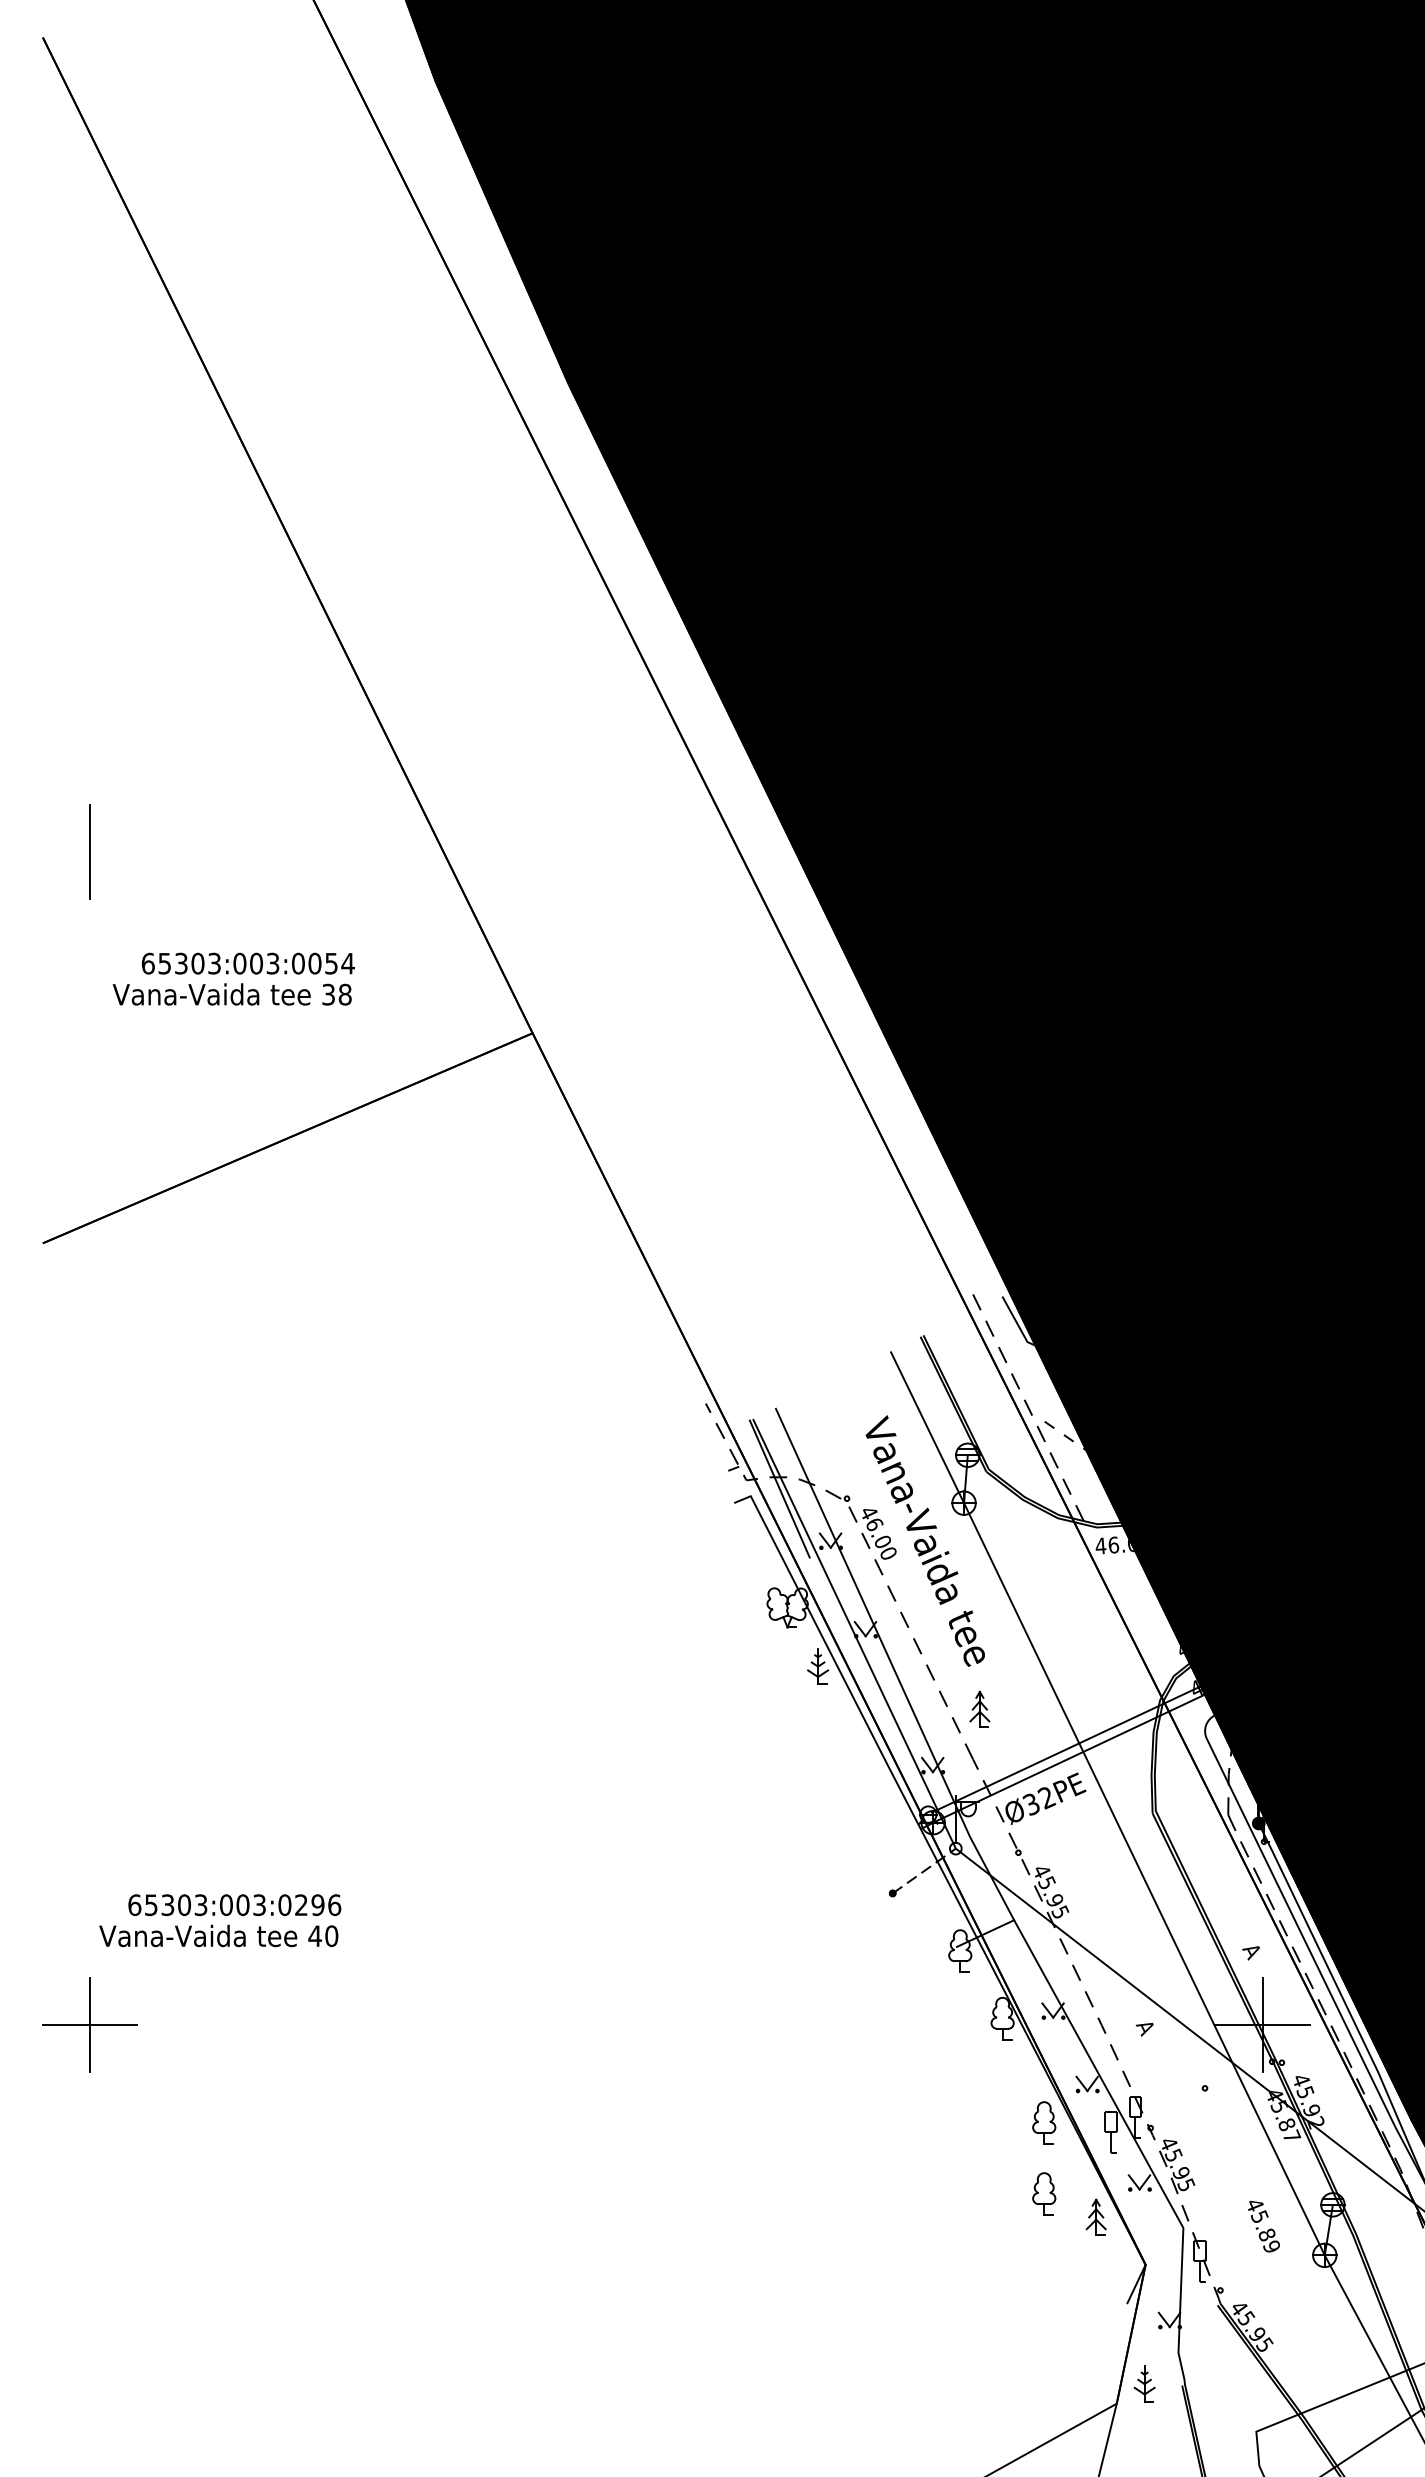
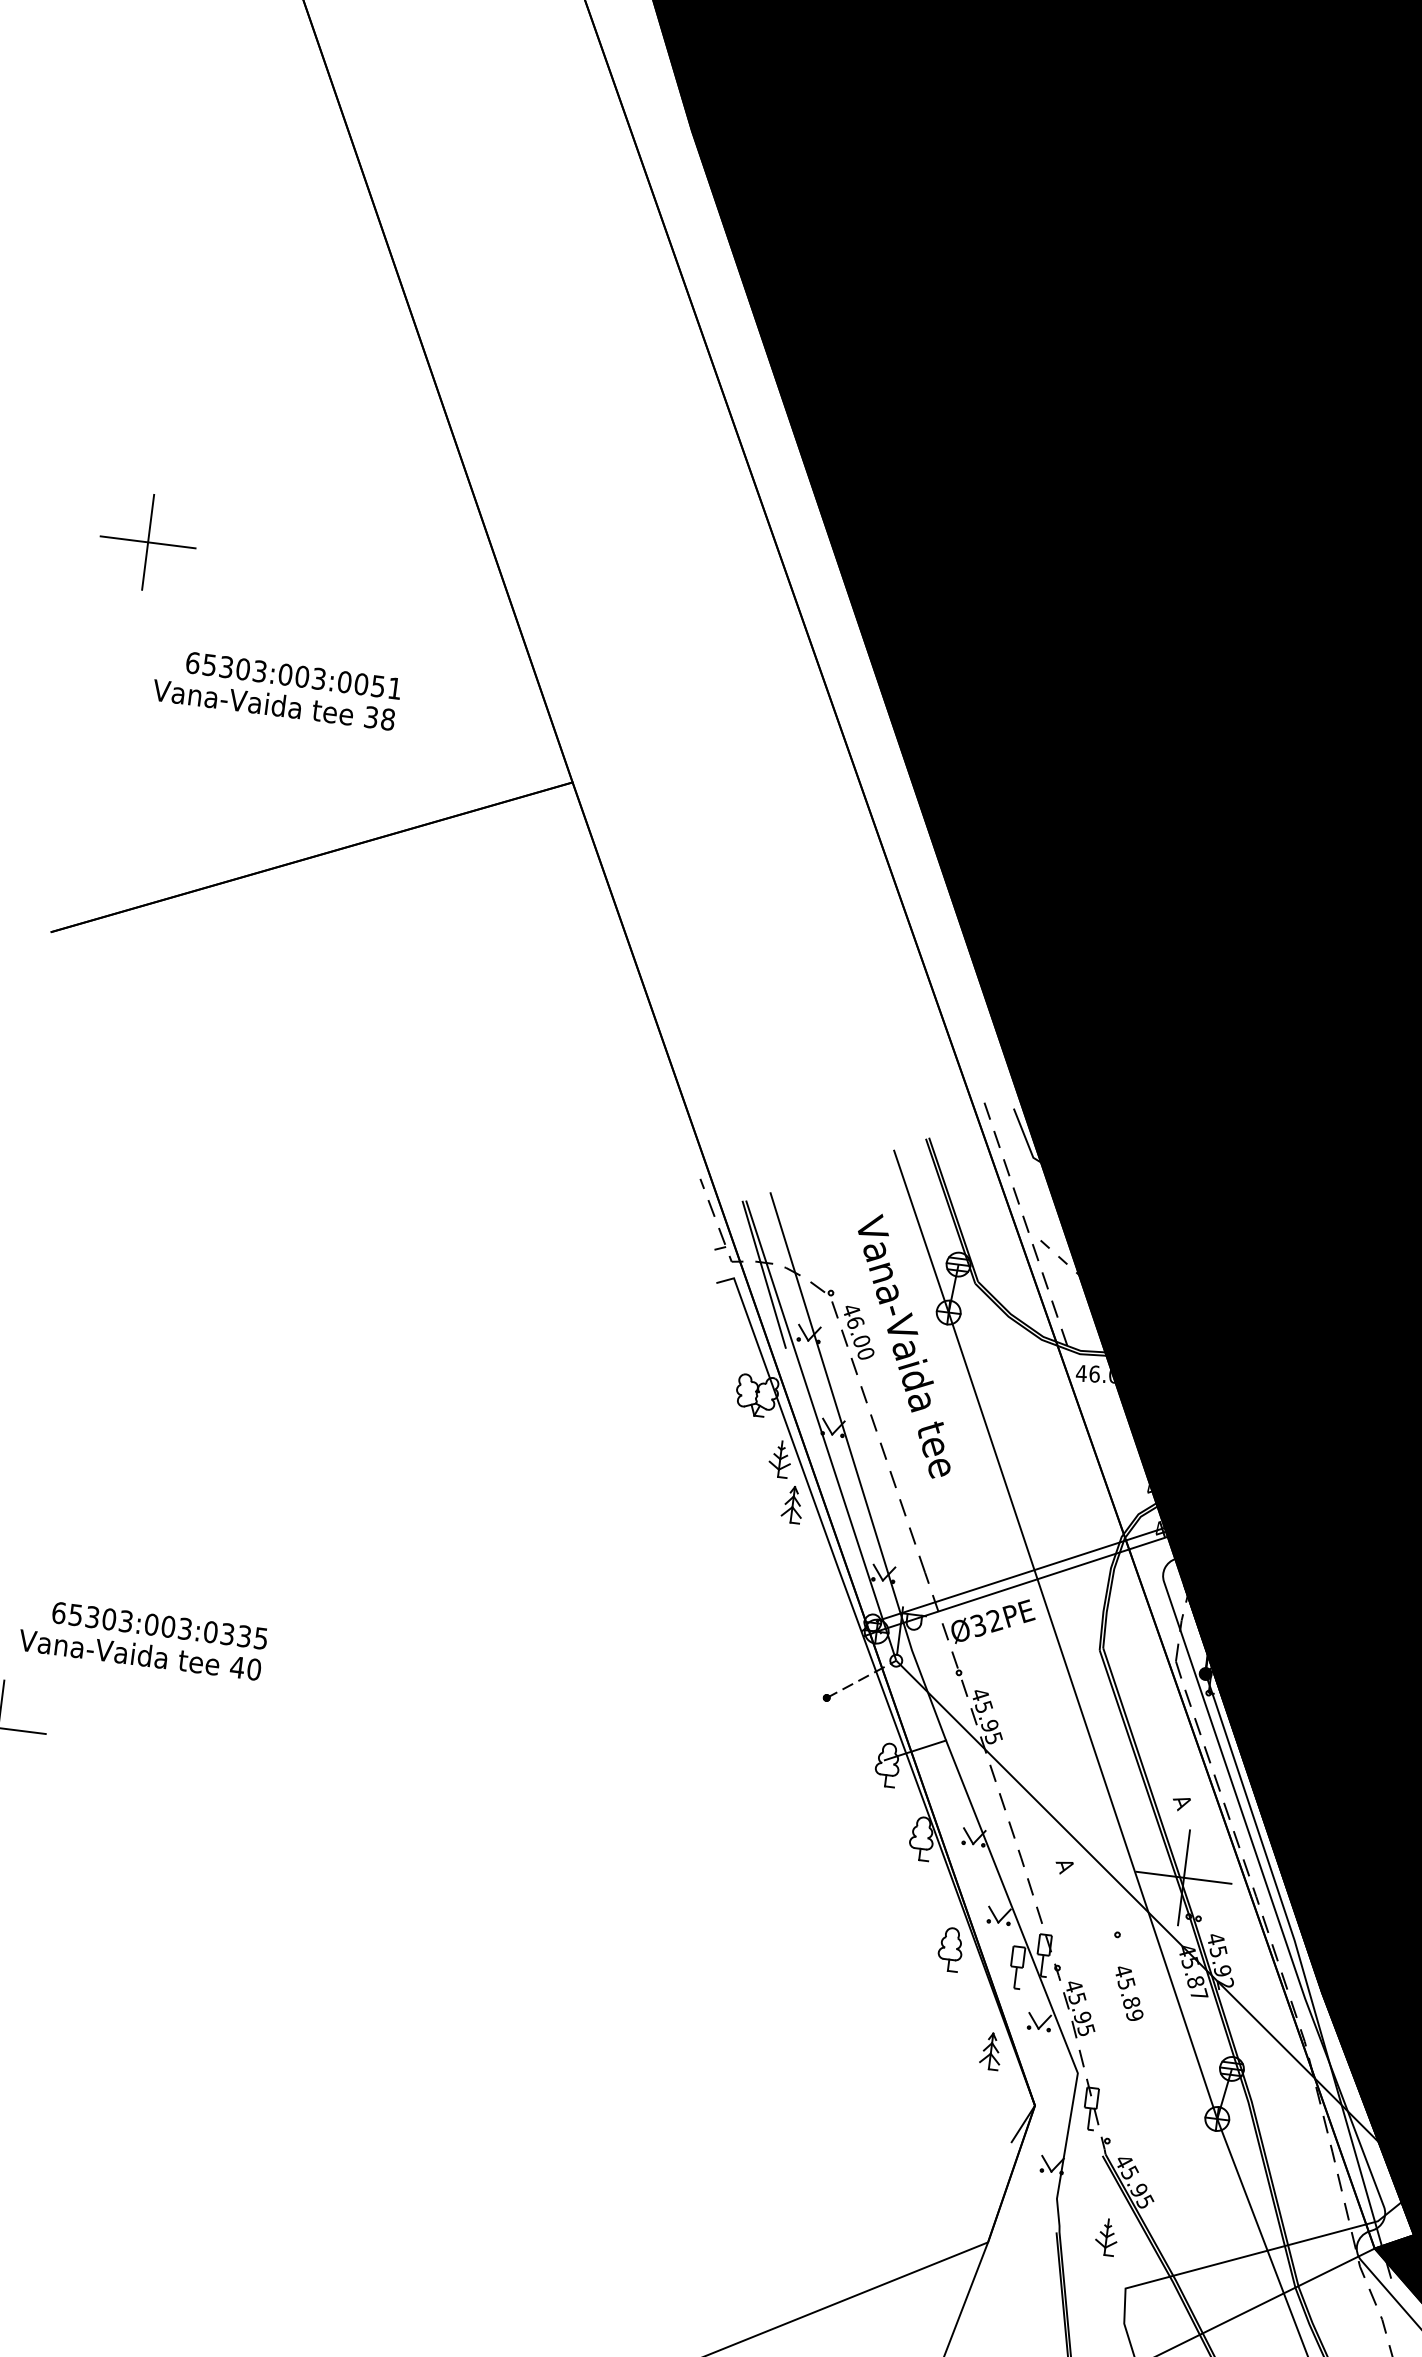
line: (89, 851) -> (147, 542), added
text: (347, 963) -> (394, 688), 65303:003:0054 -> 65303:003:0051
part: (979, 1708) -> (792, 1503), moved
text: (318, 1905) -> (244, 1636), 65303:003:0296 -> 65303:003:0335
part: (1044, 2193) -> (941, 2020), removed
text: (1263, 2226) -> (1129, 1993), moved
part: (1144, 2383) -> (1106, 2236), moved

